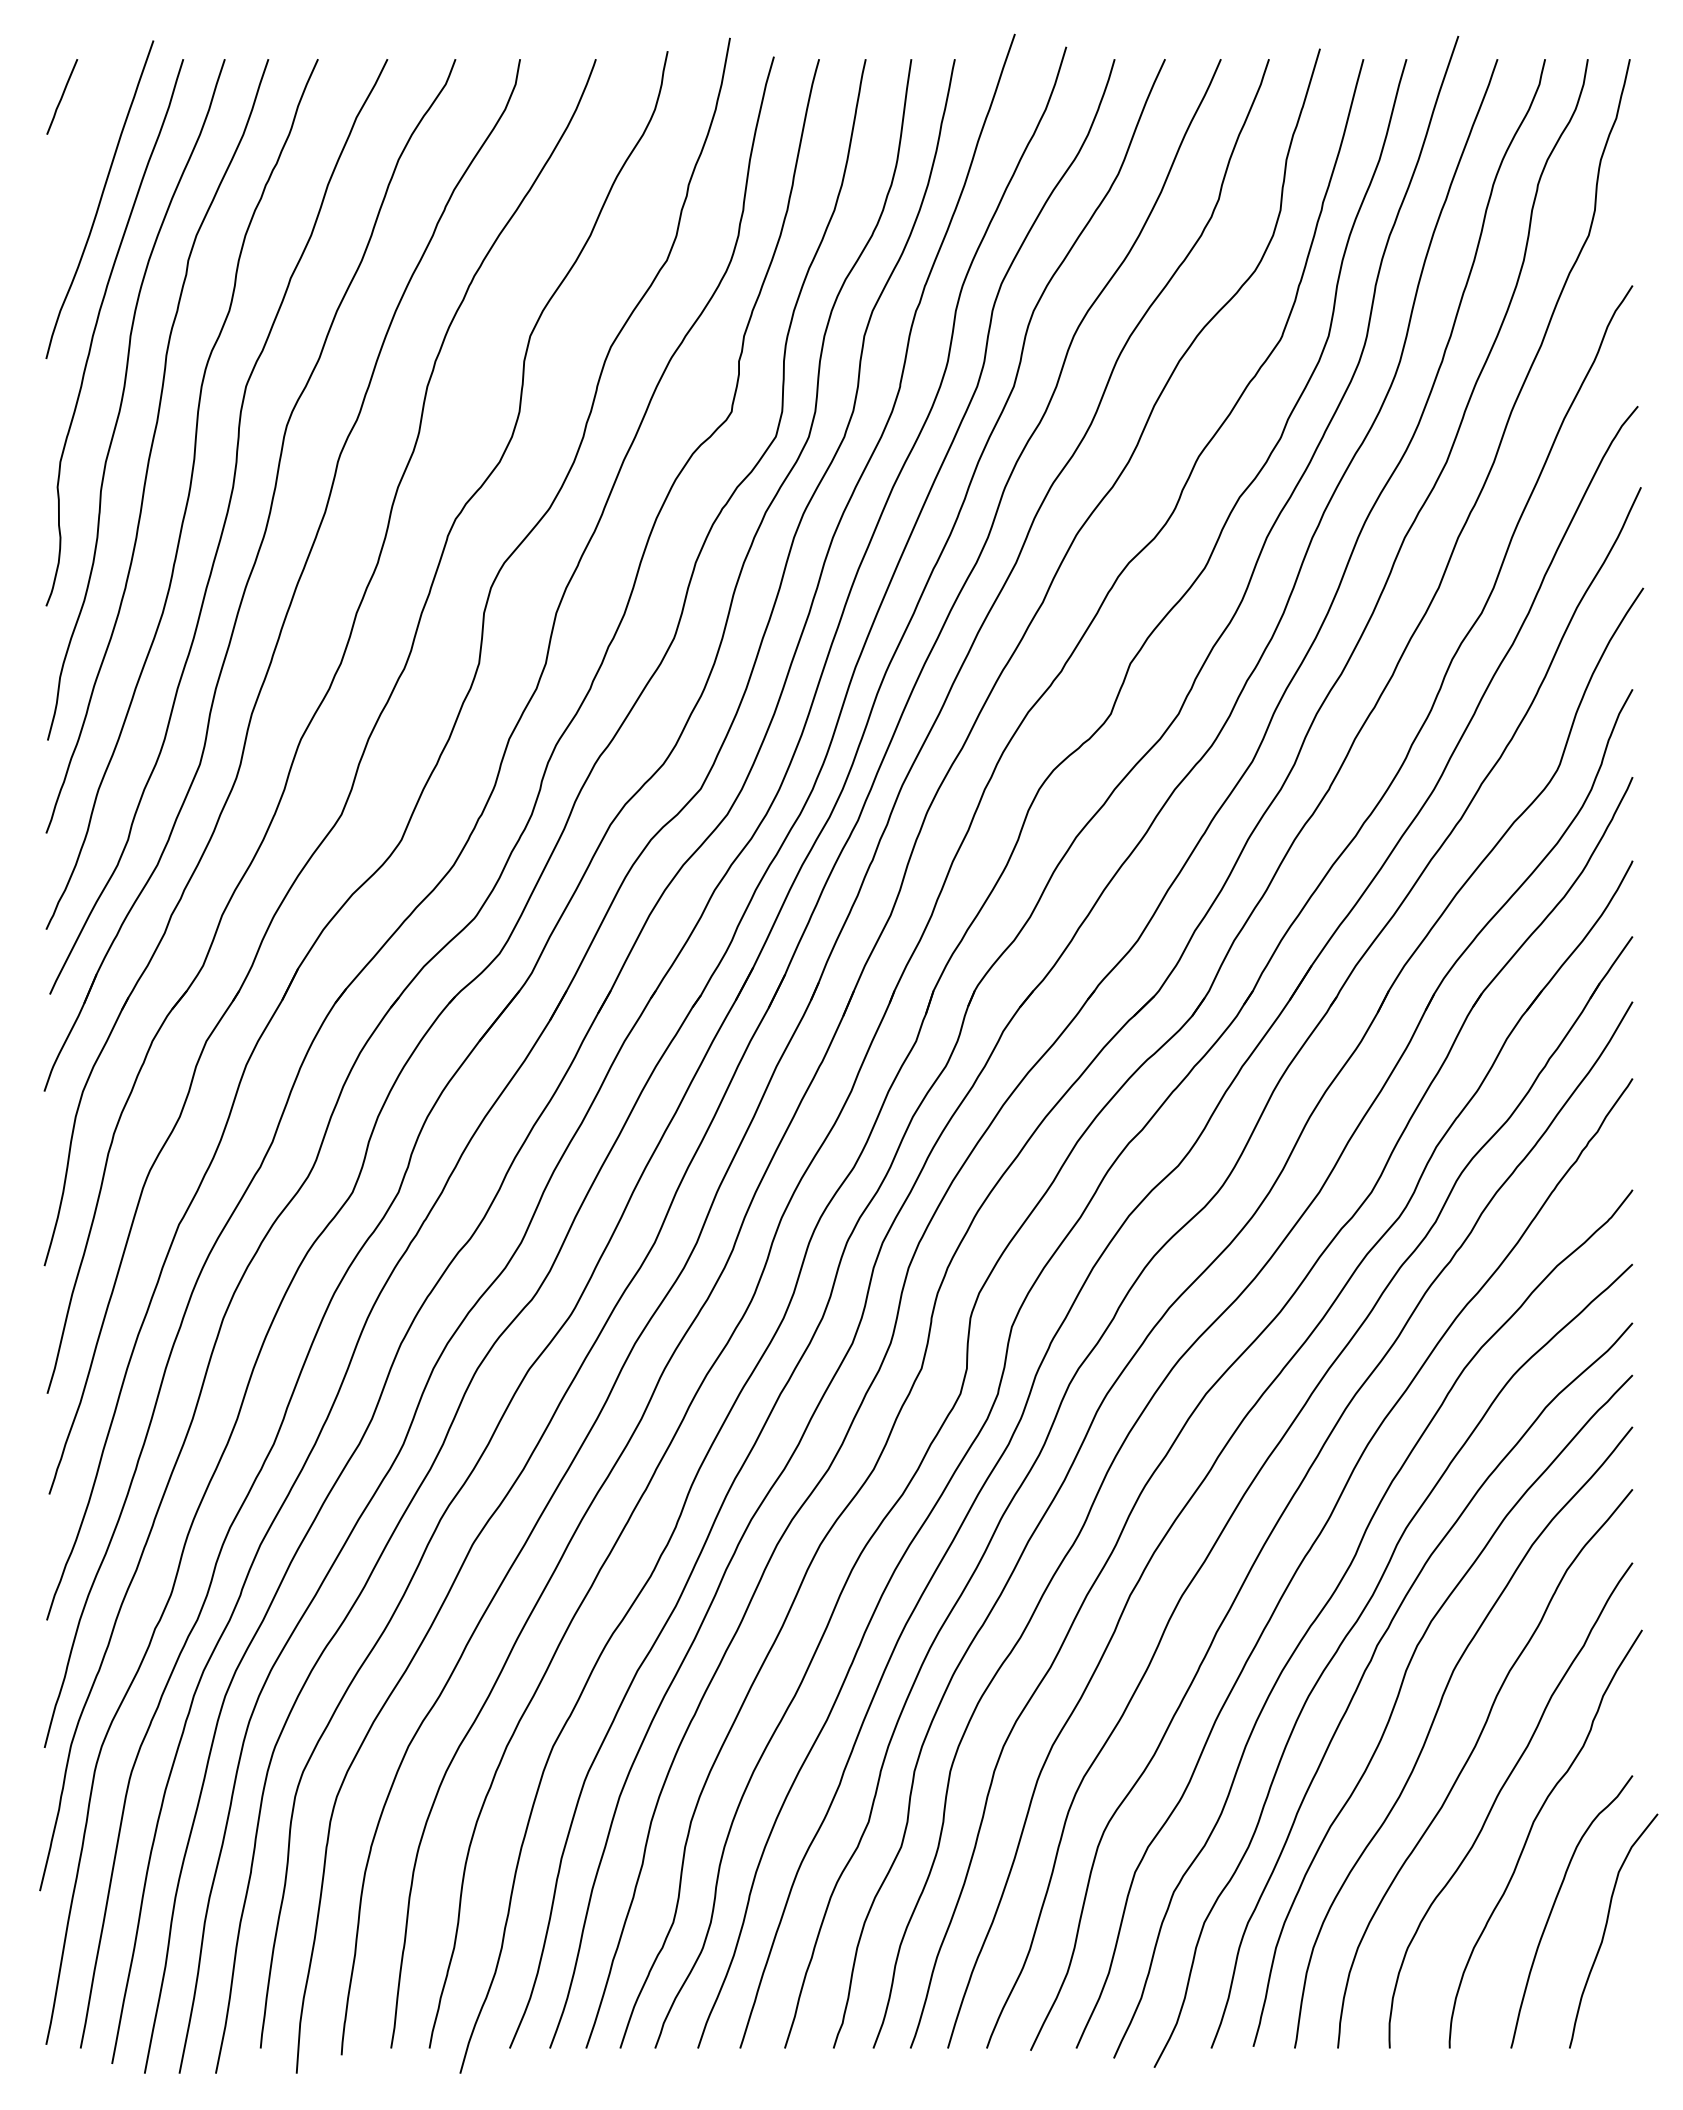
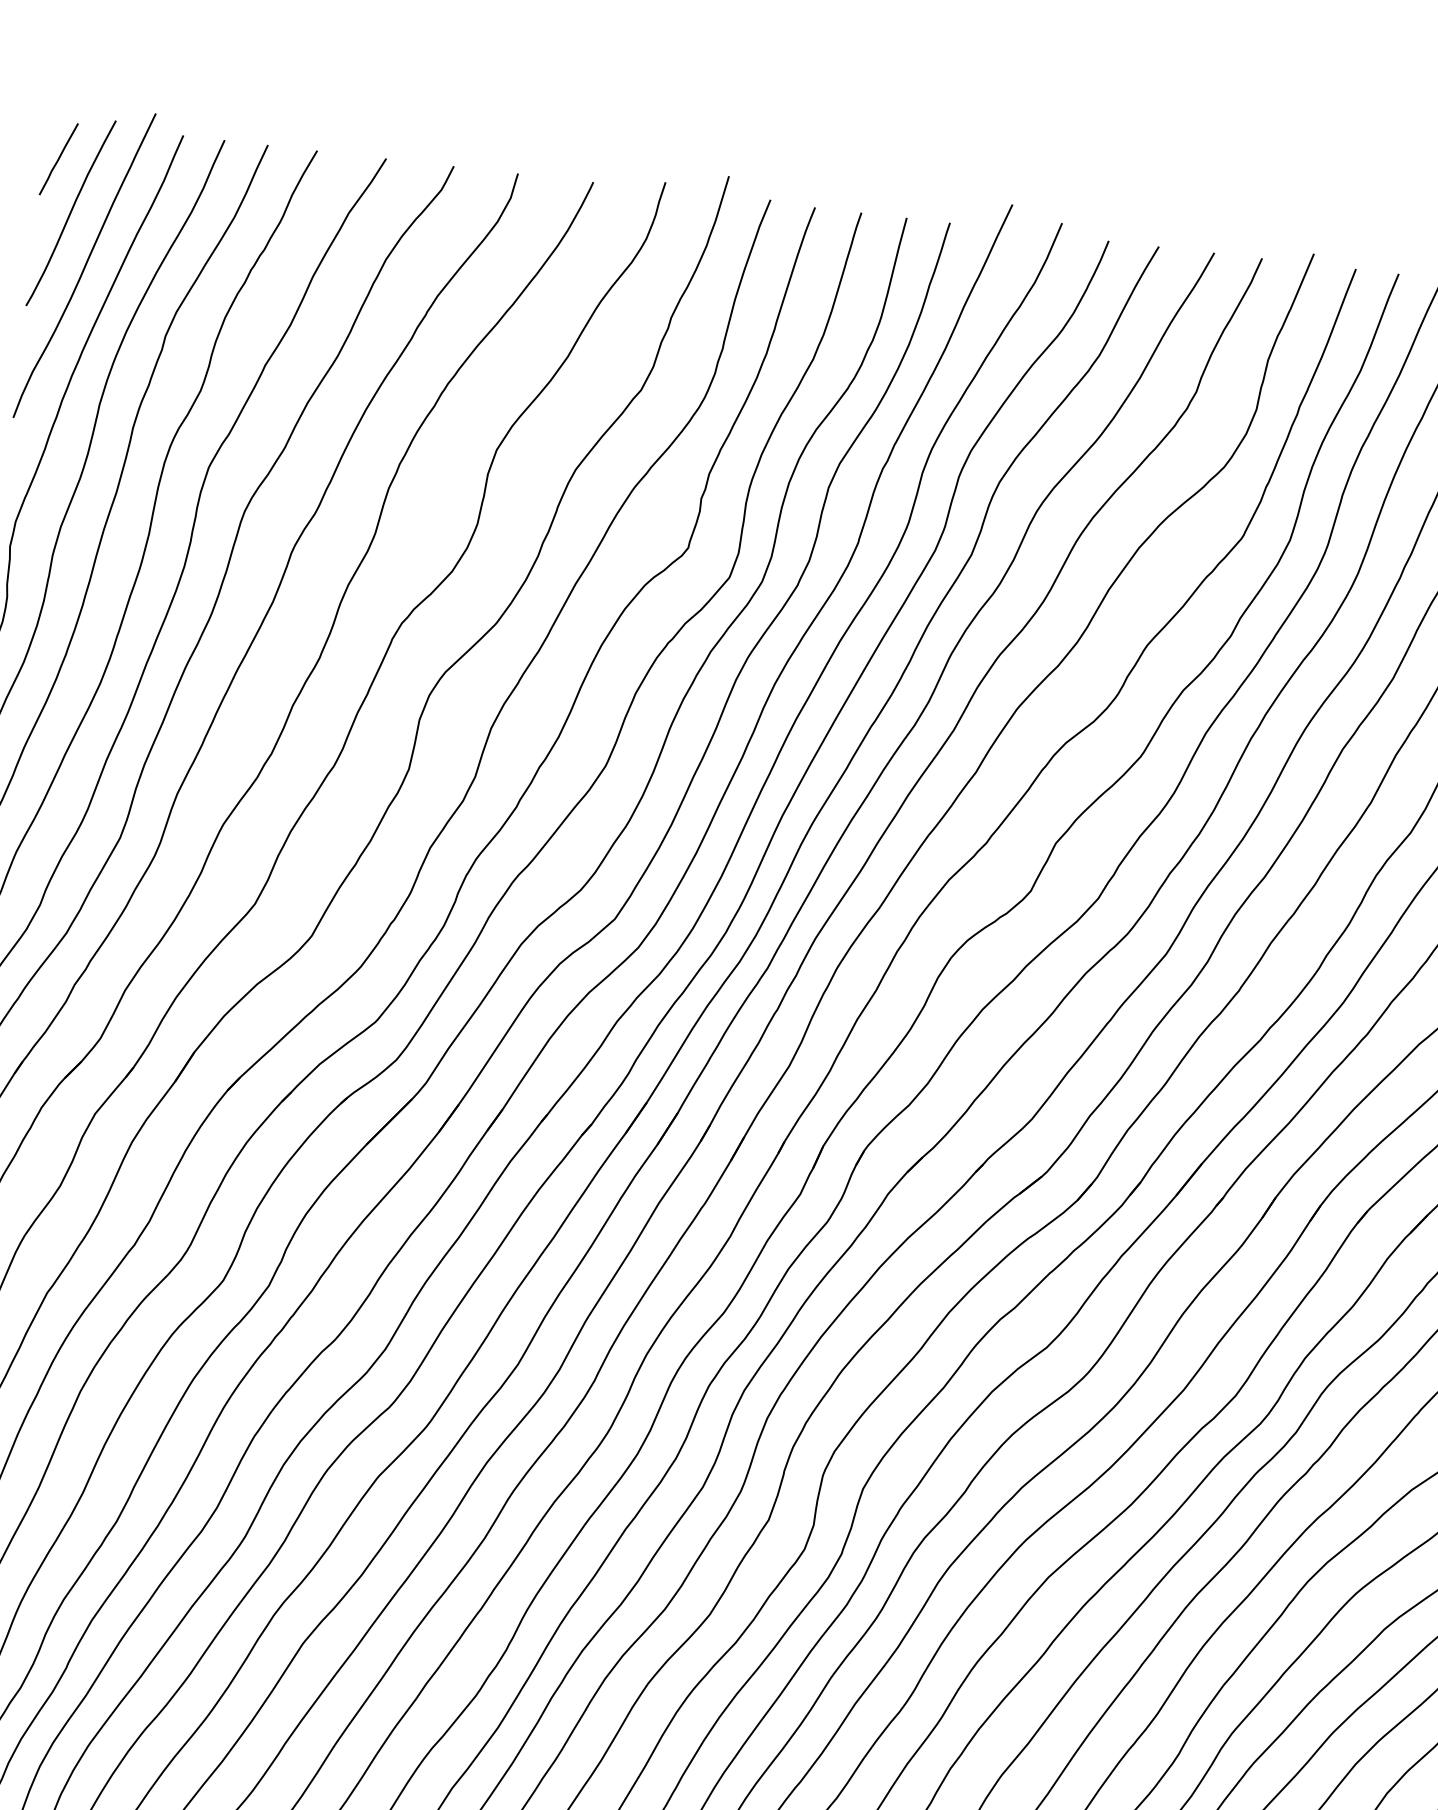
curve: (80, 149) -> (71, 213), added

